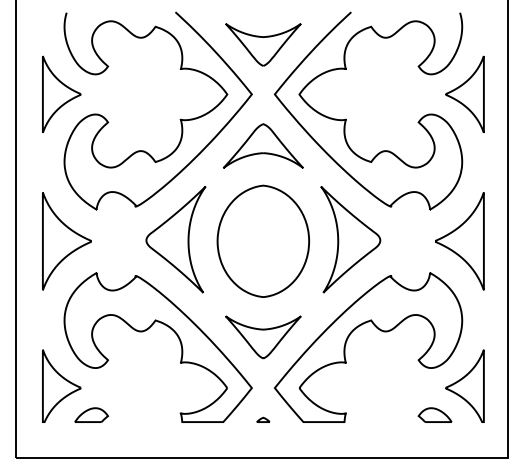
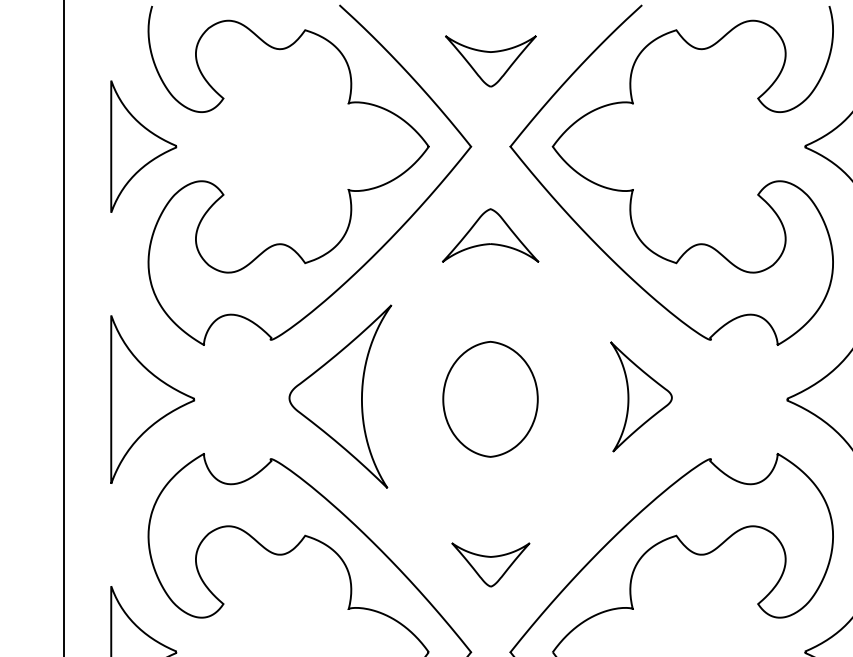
part: (263, 44) -> (491, 60), size x0.7
part: (262, 145) -> (489, 234), size x0.7
part: (350, 239) -> (640, 396), size x0.6
part: (262, 240) -> (489, 398), size x0.6
part: (263, 337) -> (491, 565), size x0.6

